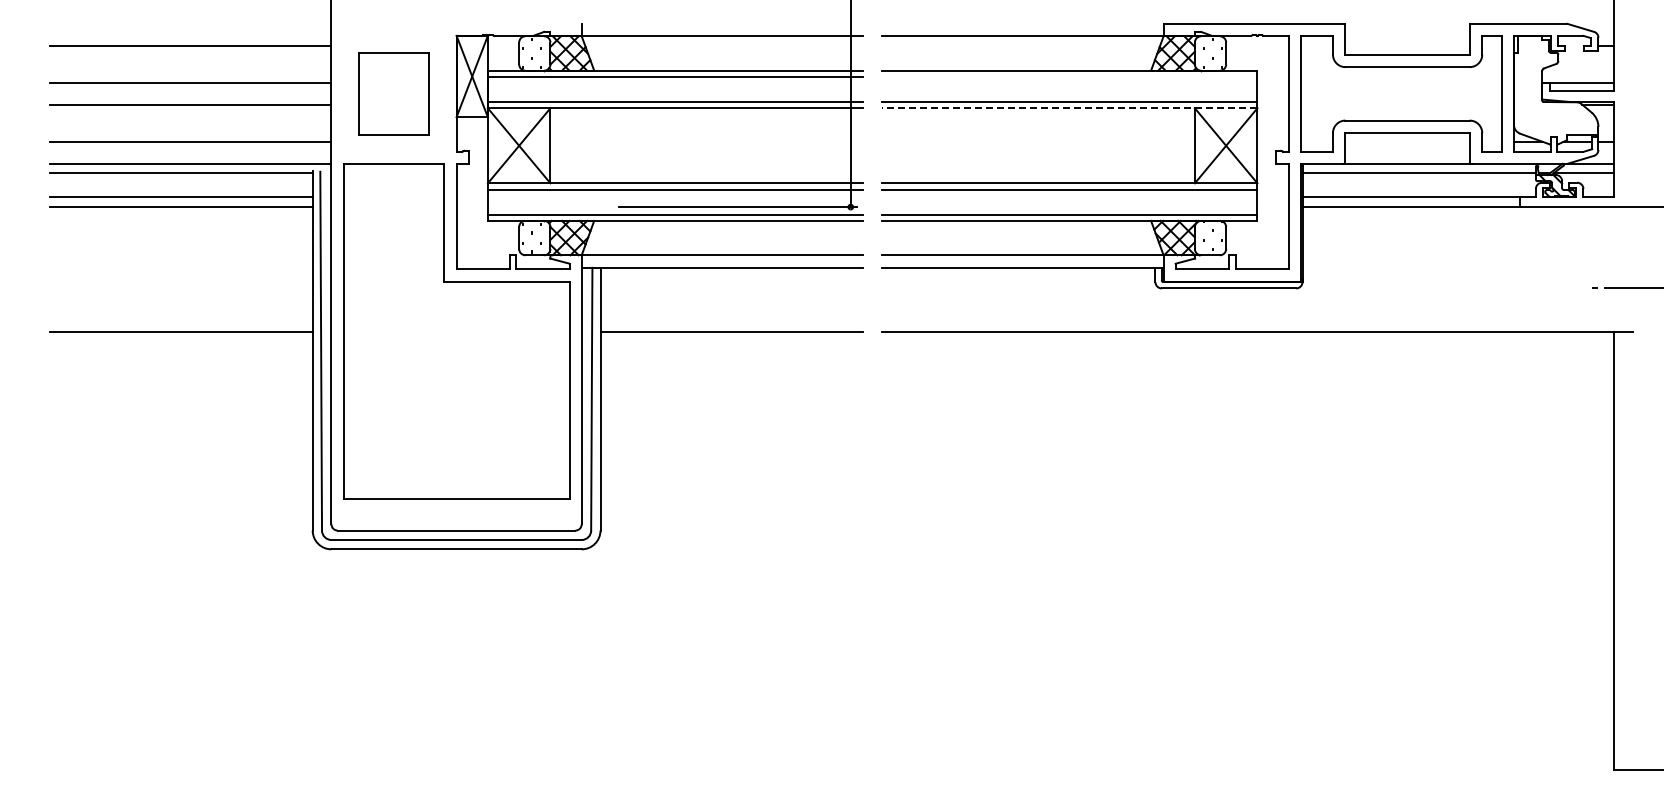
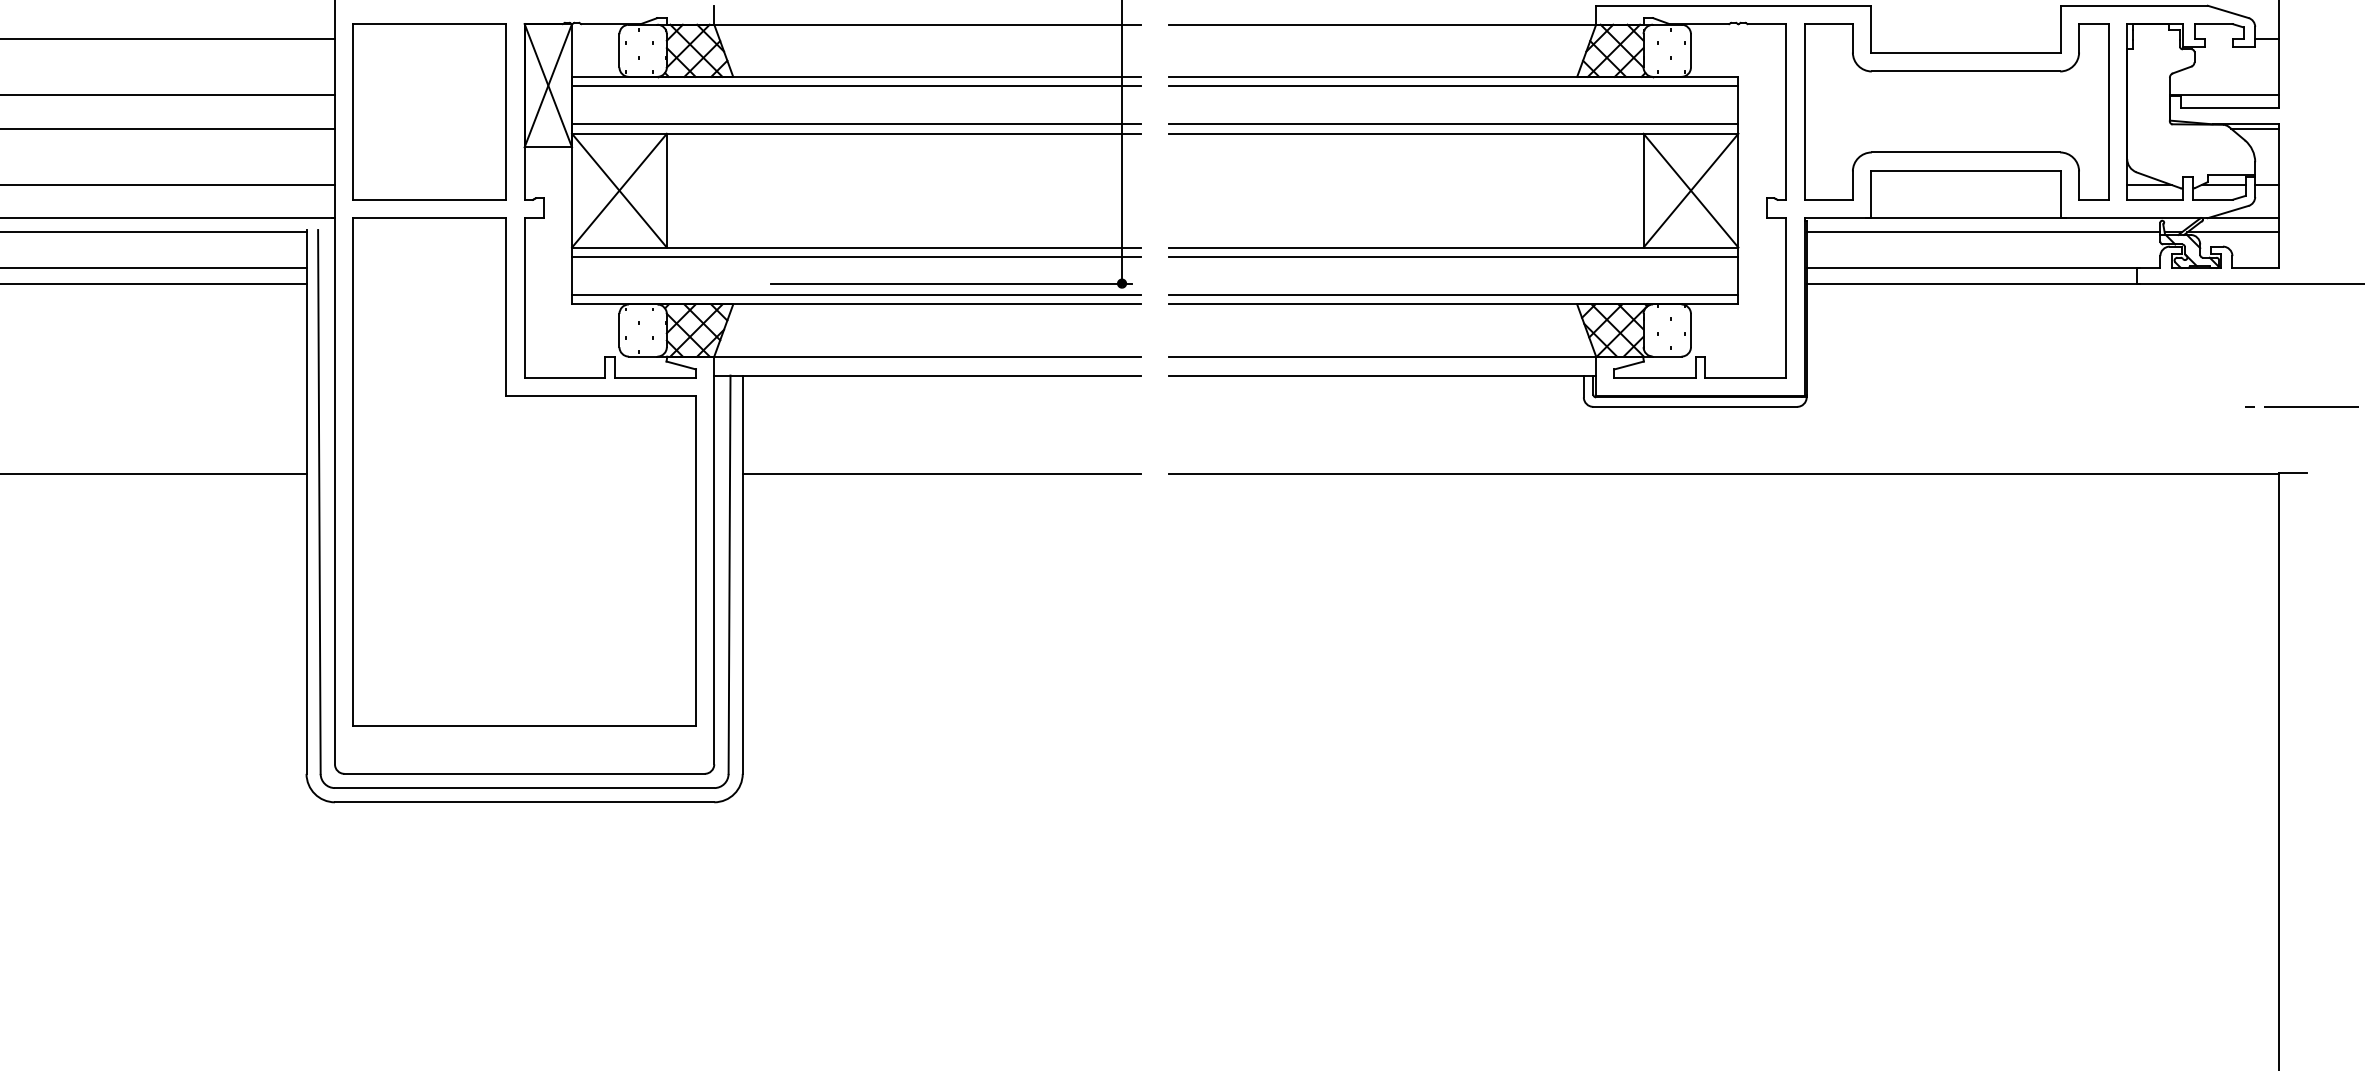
line: (1069, 76) -> (1453, 85), added
part: (393, 93) -> (429, 111), size x1.43
line: (1069, 108) -> (1453, 134), dashed -> solid

